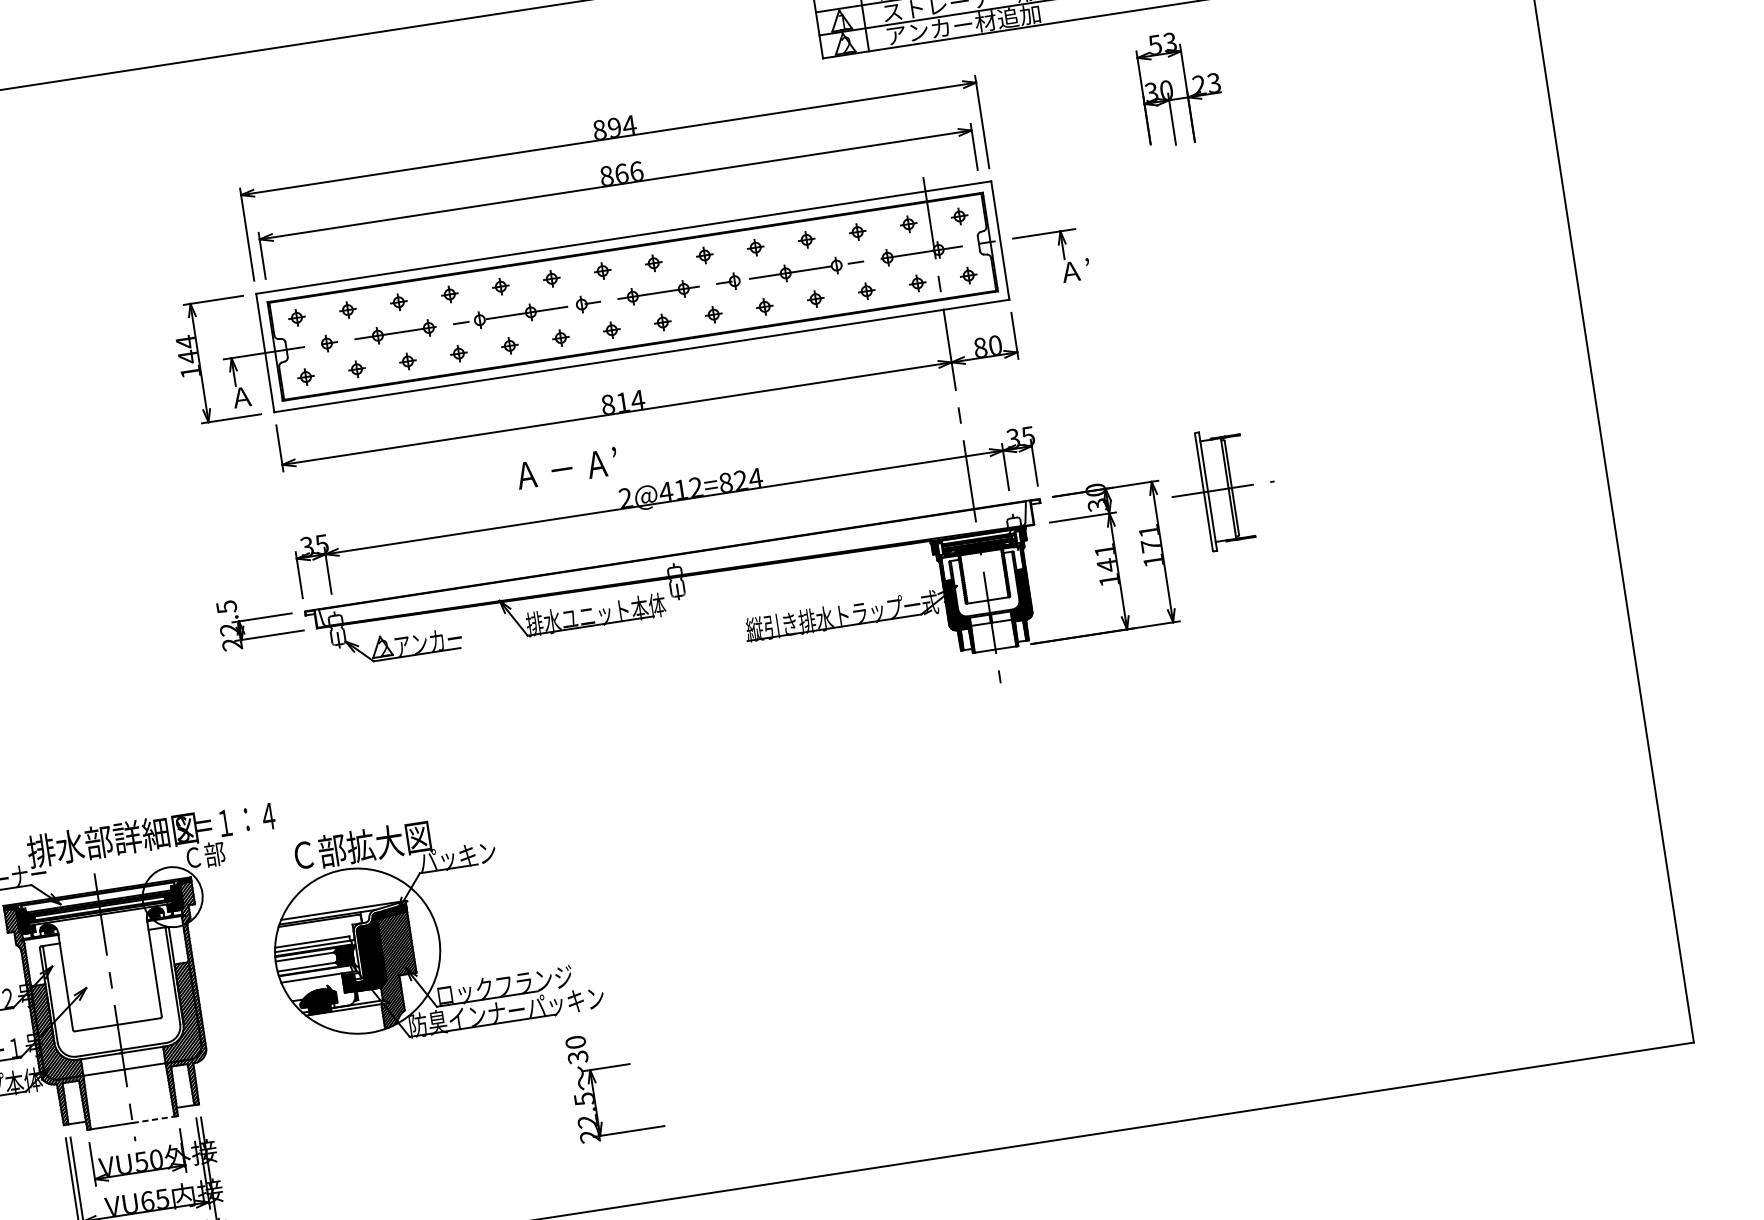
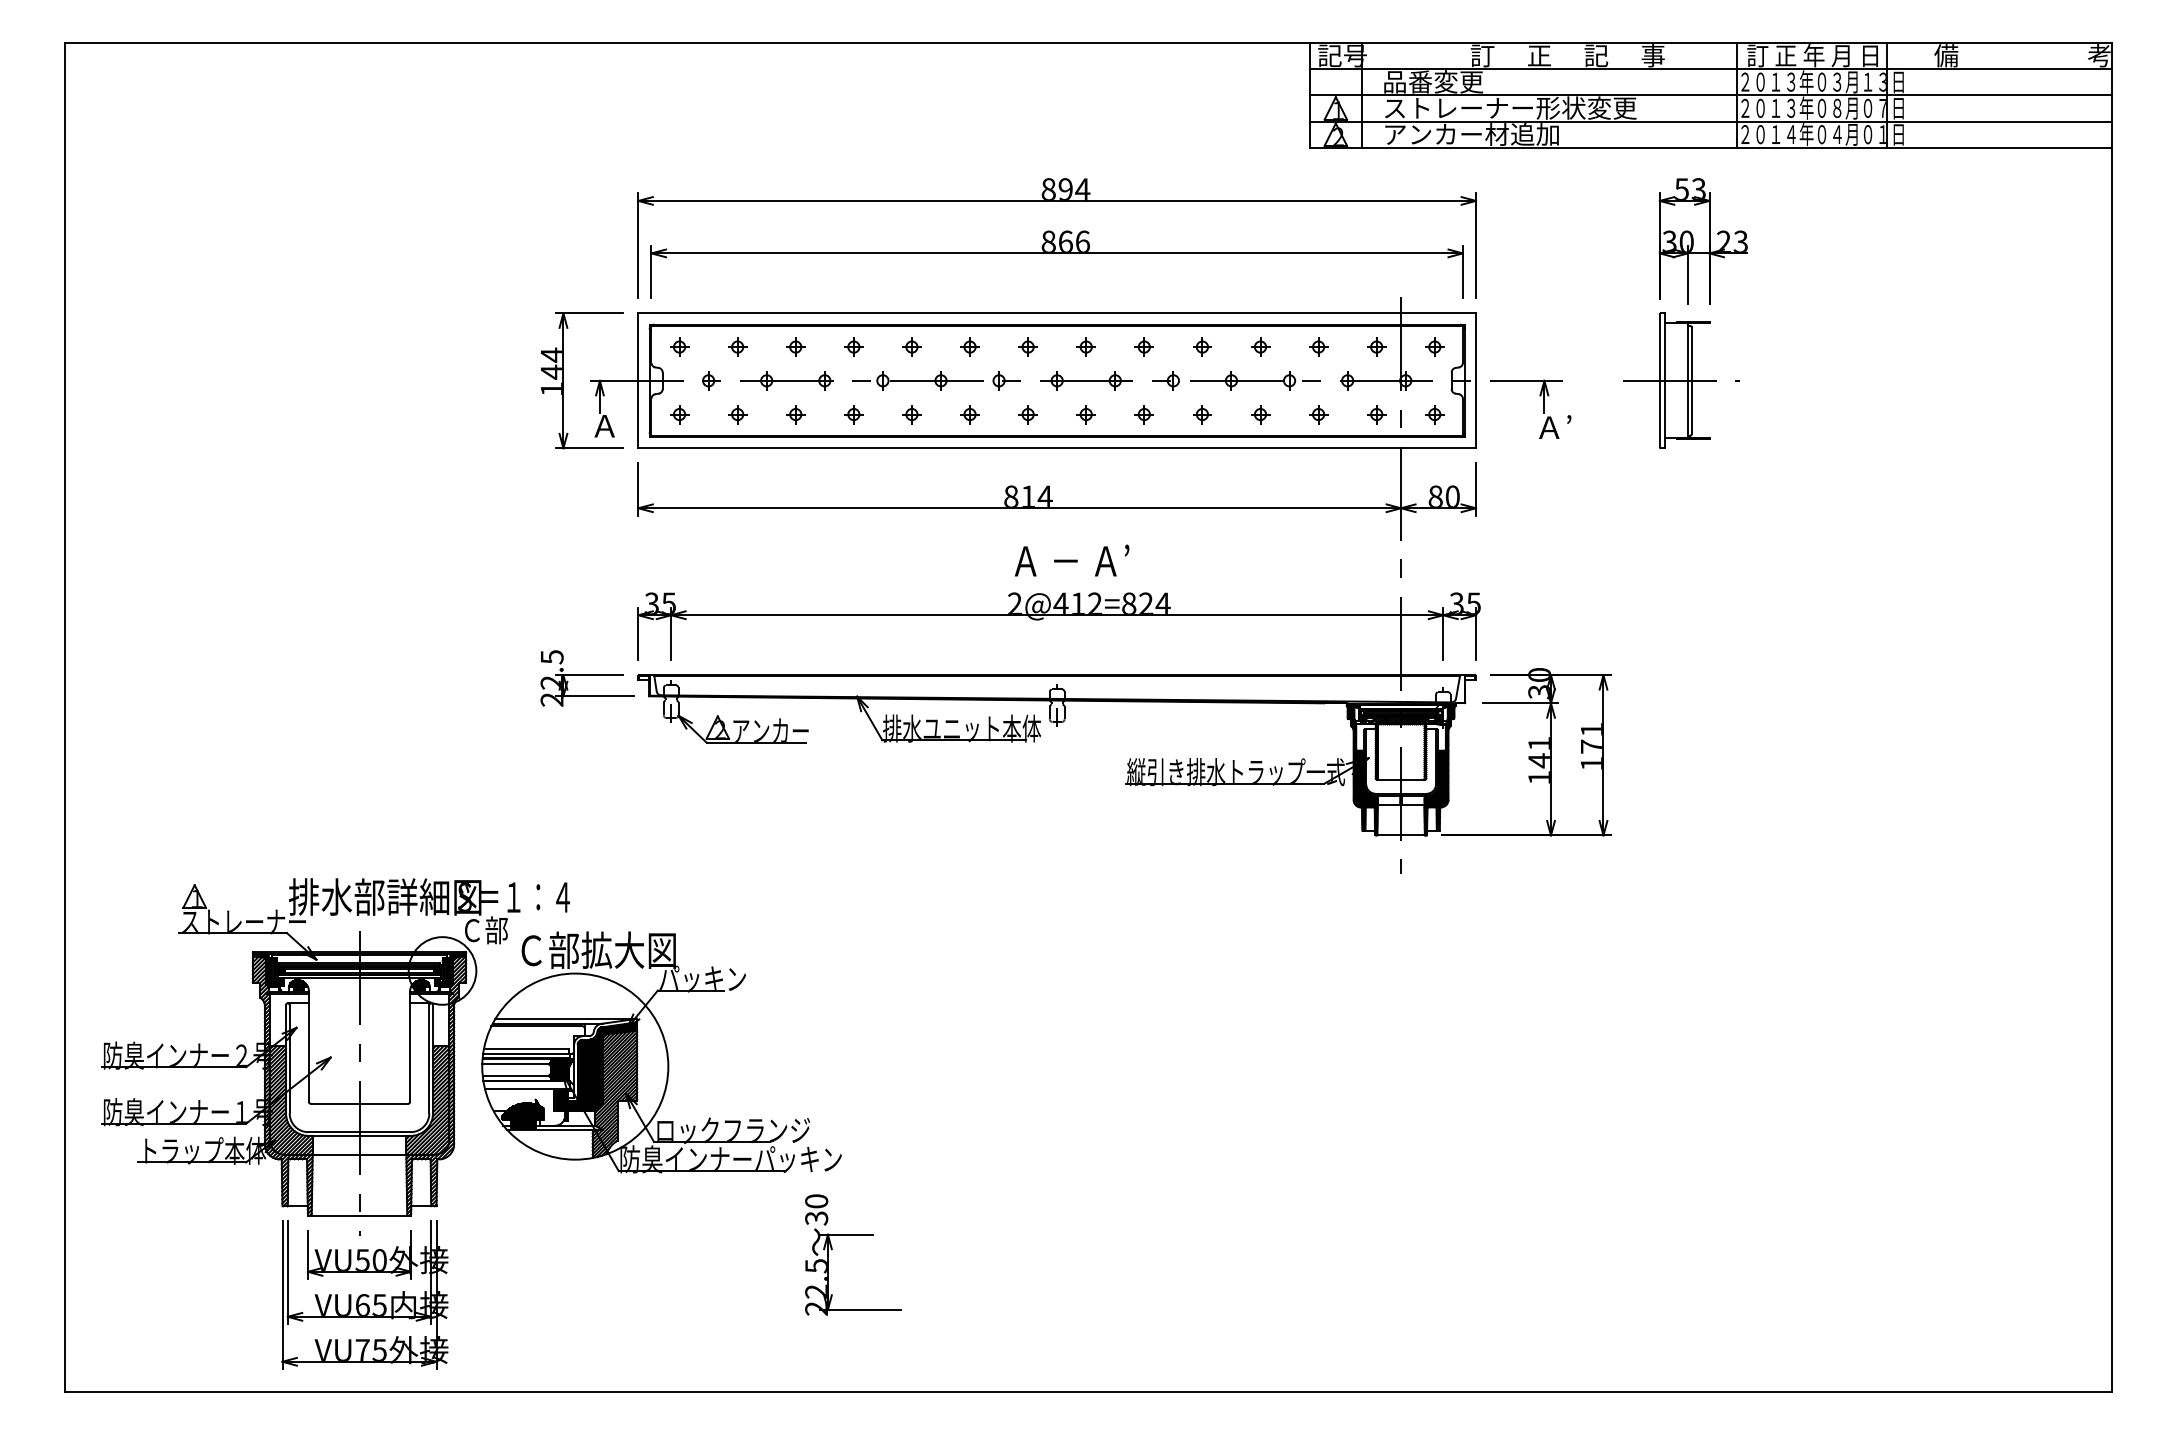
text: (566, 468) -> (1071, 560), moved
part: (1222, 489) -> (1681, 380), moved
part: (431, 927) -> (661, 1052), moved
part: (612, 1067) -> (853, 1235), moved
line: (155, 1119) -> (385, 1215), dashed -> solid

